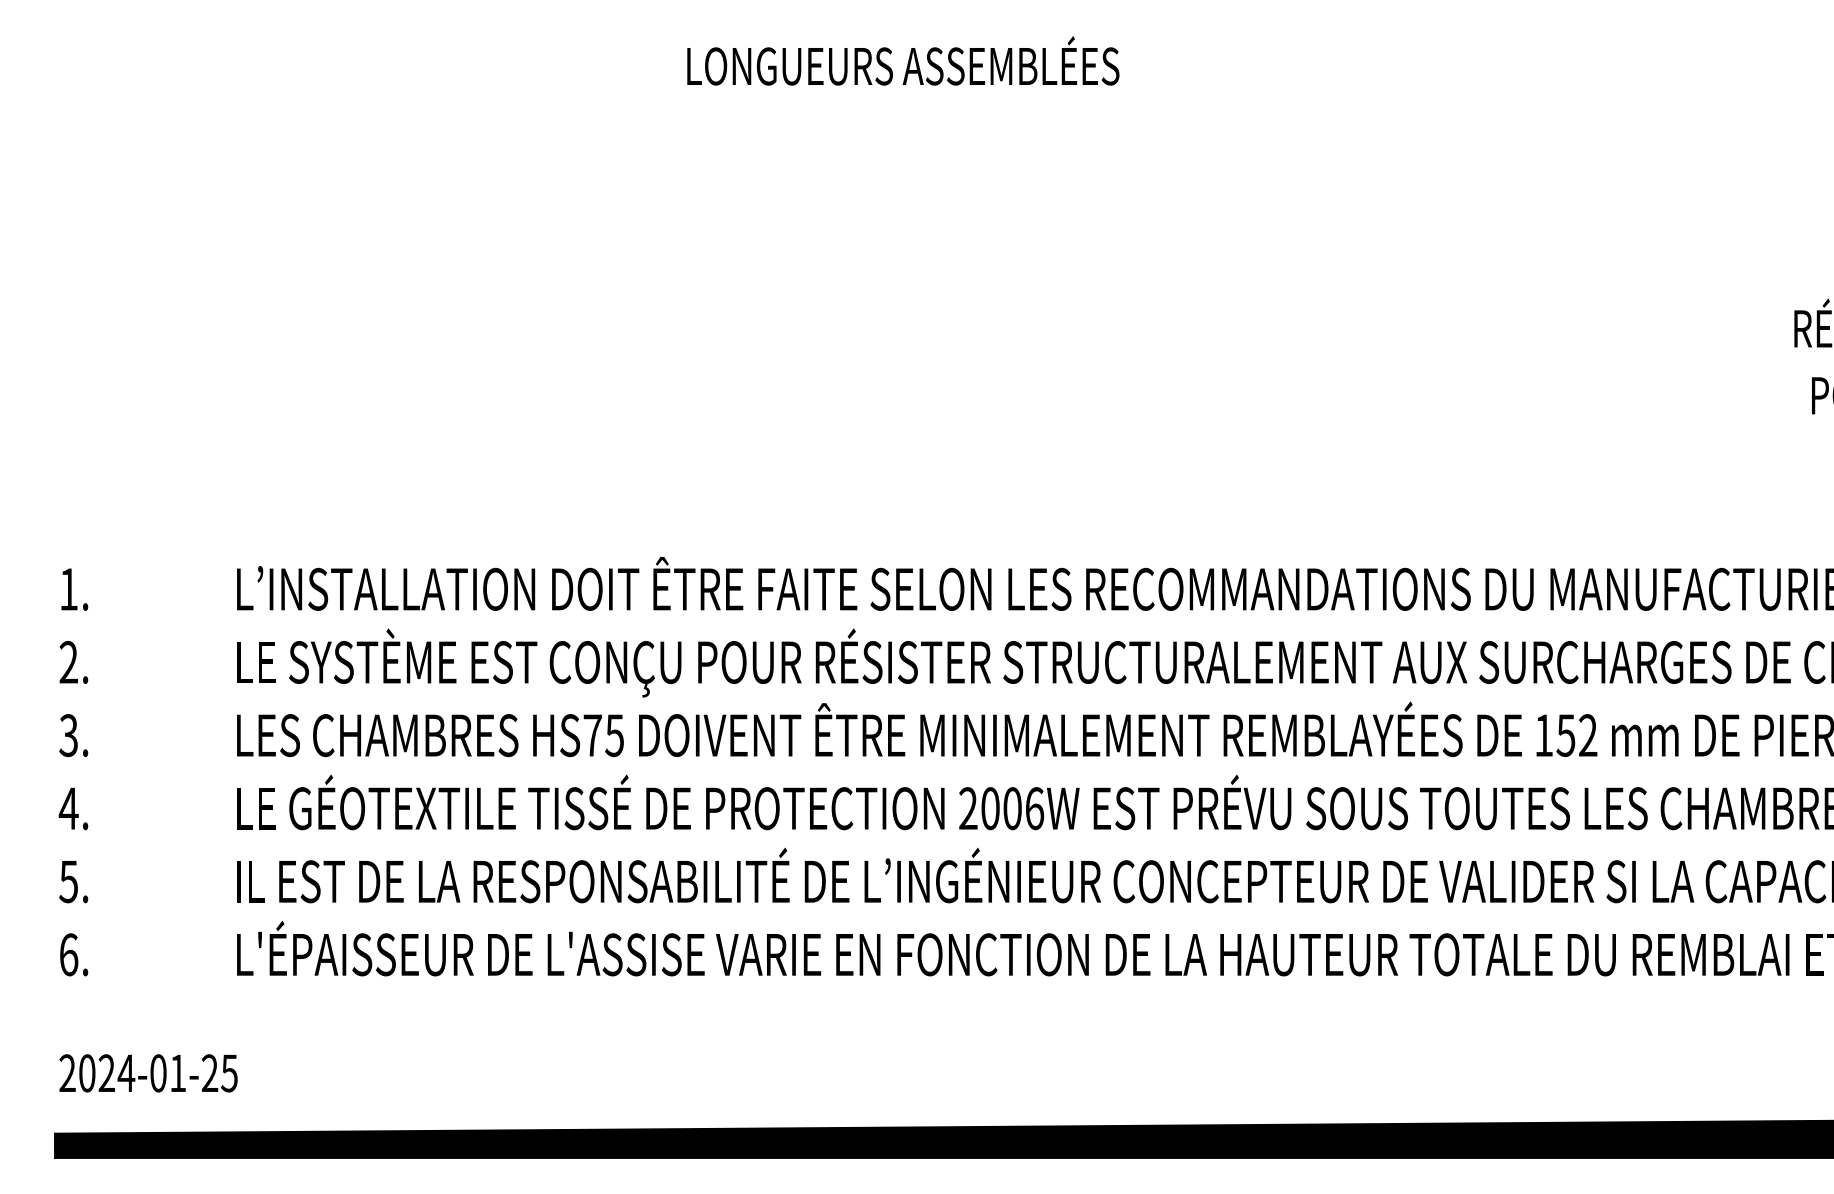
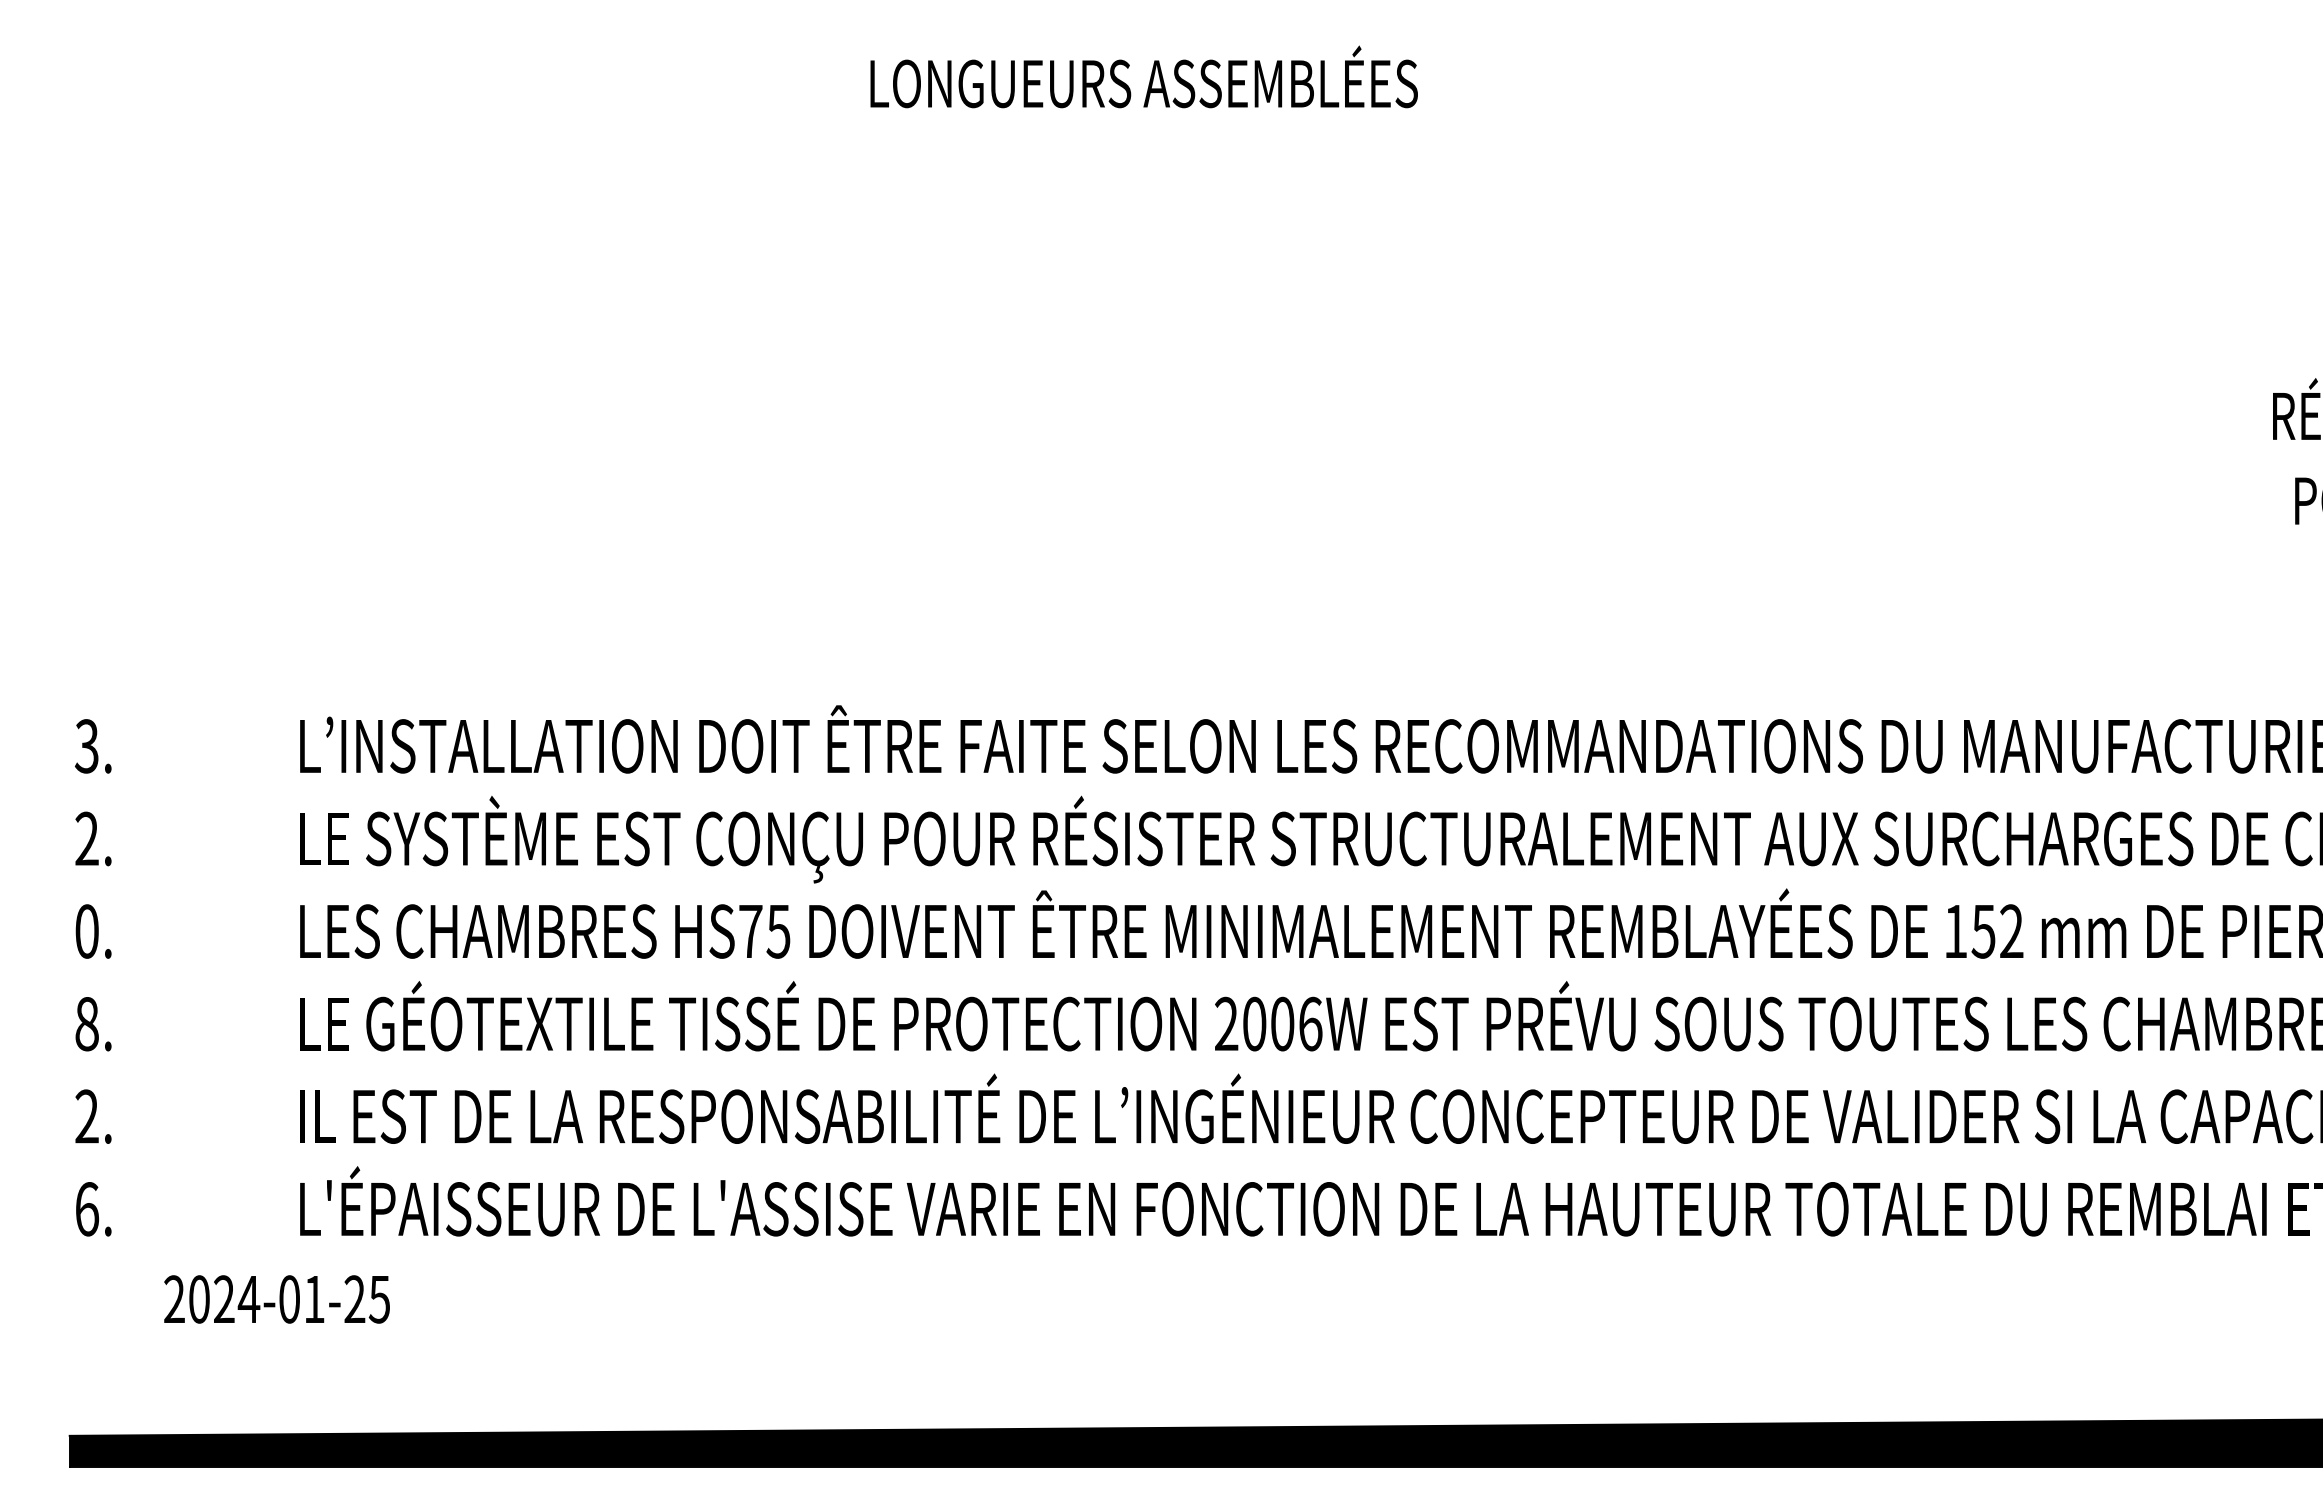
text: (68, 589) -> (86, 746), 1. -> 3.
text: (68, 735) -> (86, 931), 3. -> 0.
text: (68, 808) -> (86, 1024), 4. -> 8.
text: (68, 881) -> (86, 1116), 5. -> 2.
text: (148, 1073) -> (276, 1299), moved

